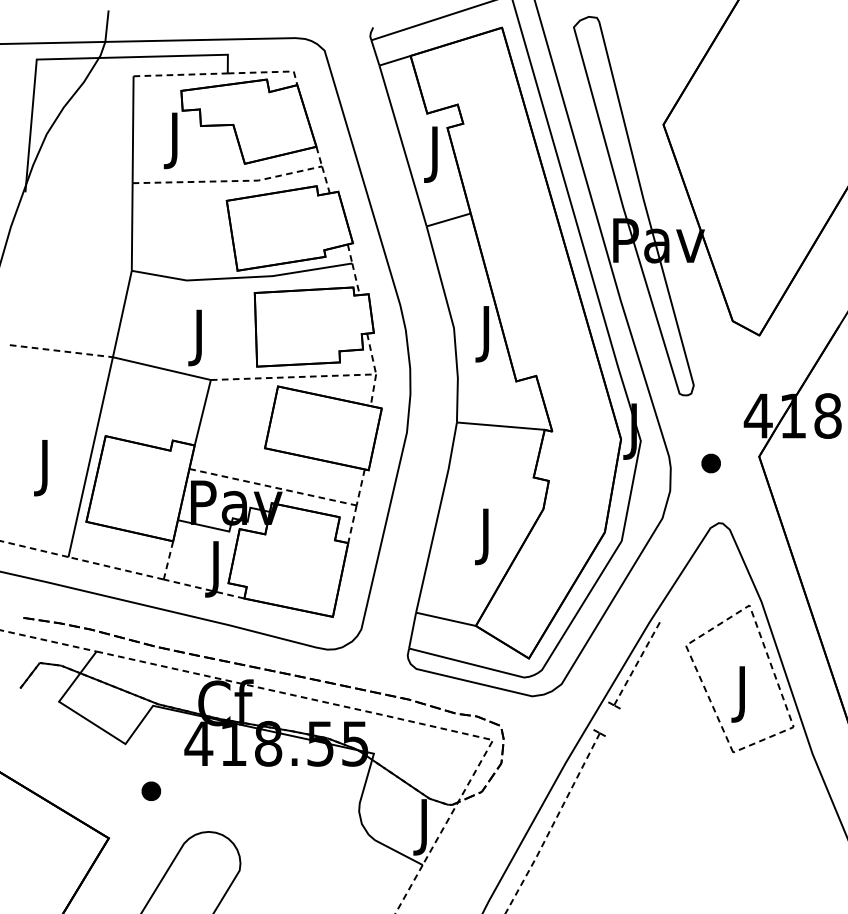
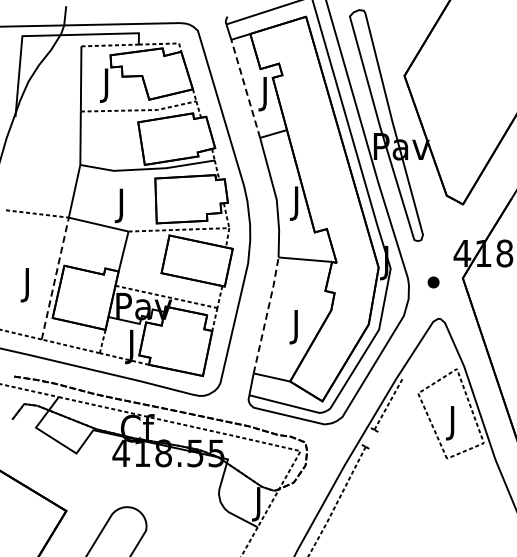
line: (402, 145) -> (245, 88), solid -> dashed
line: (91, 457) -> (55, 278), solid -> dashed
line: (437, 517) -> (266, 315), solid -> dashed
part: (151, 791) -> (92, 482), removed

